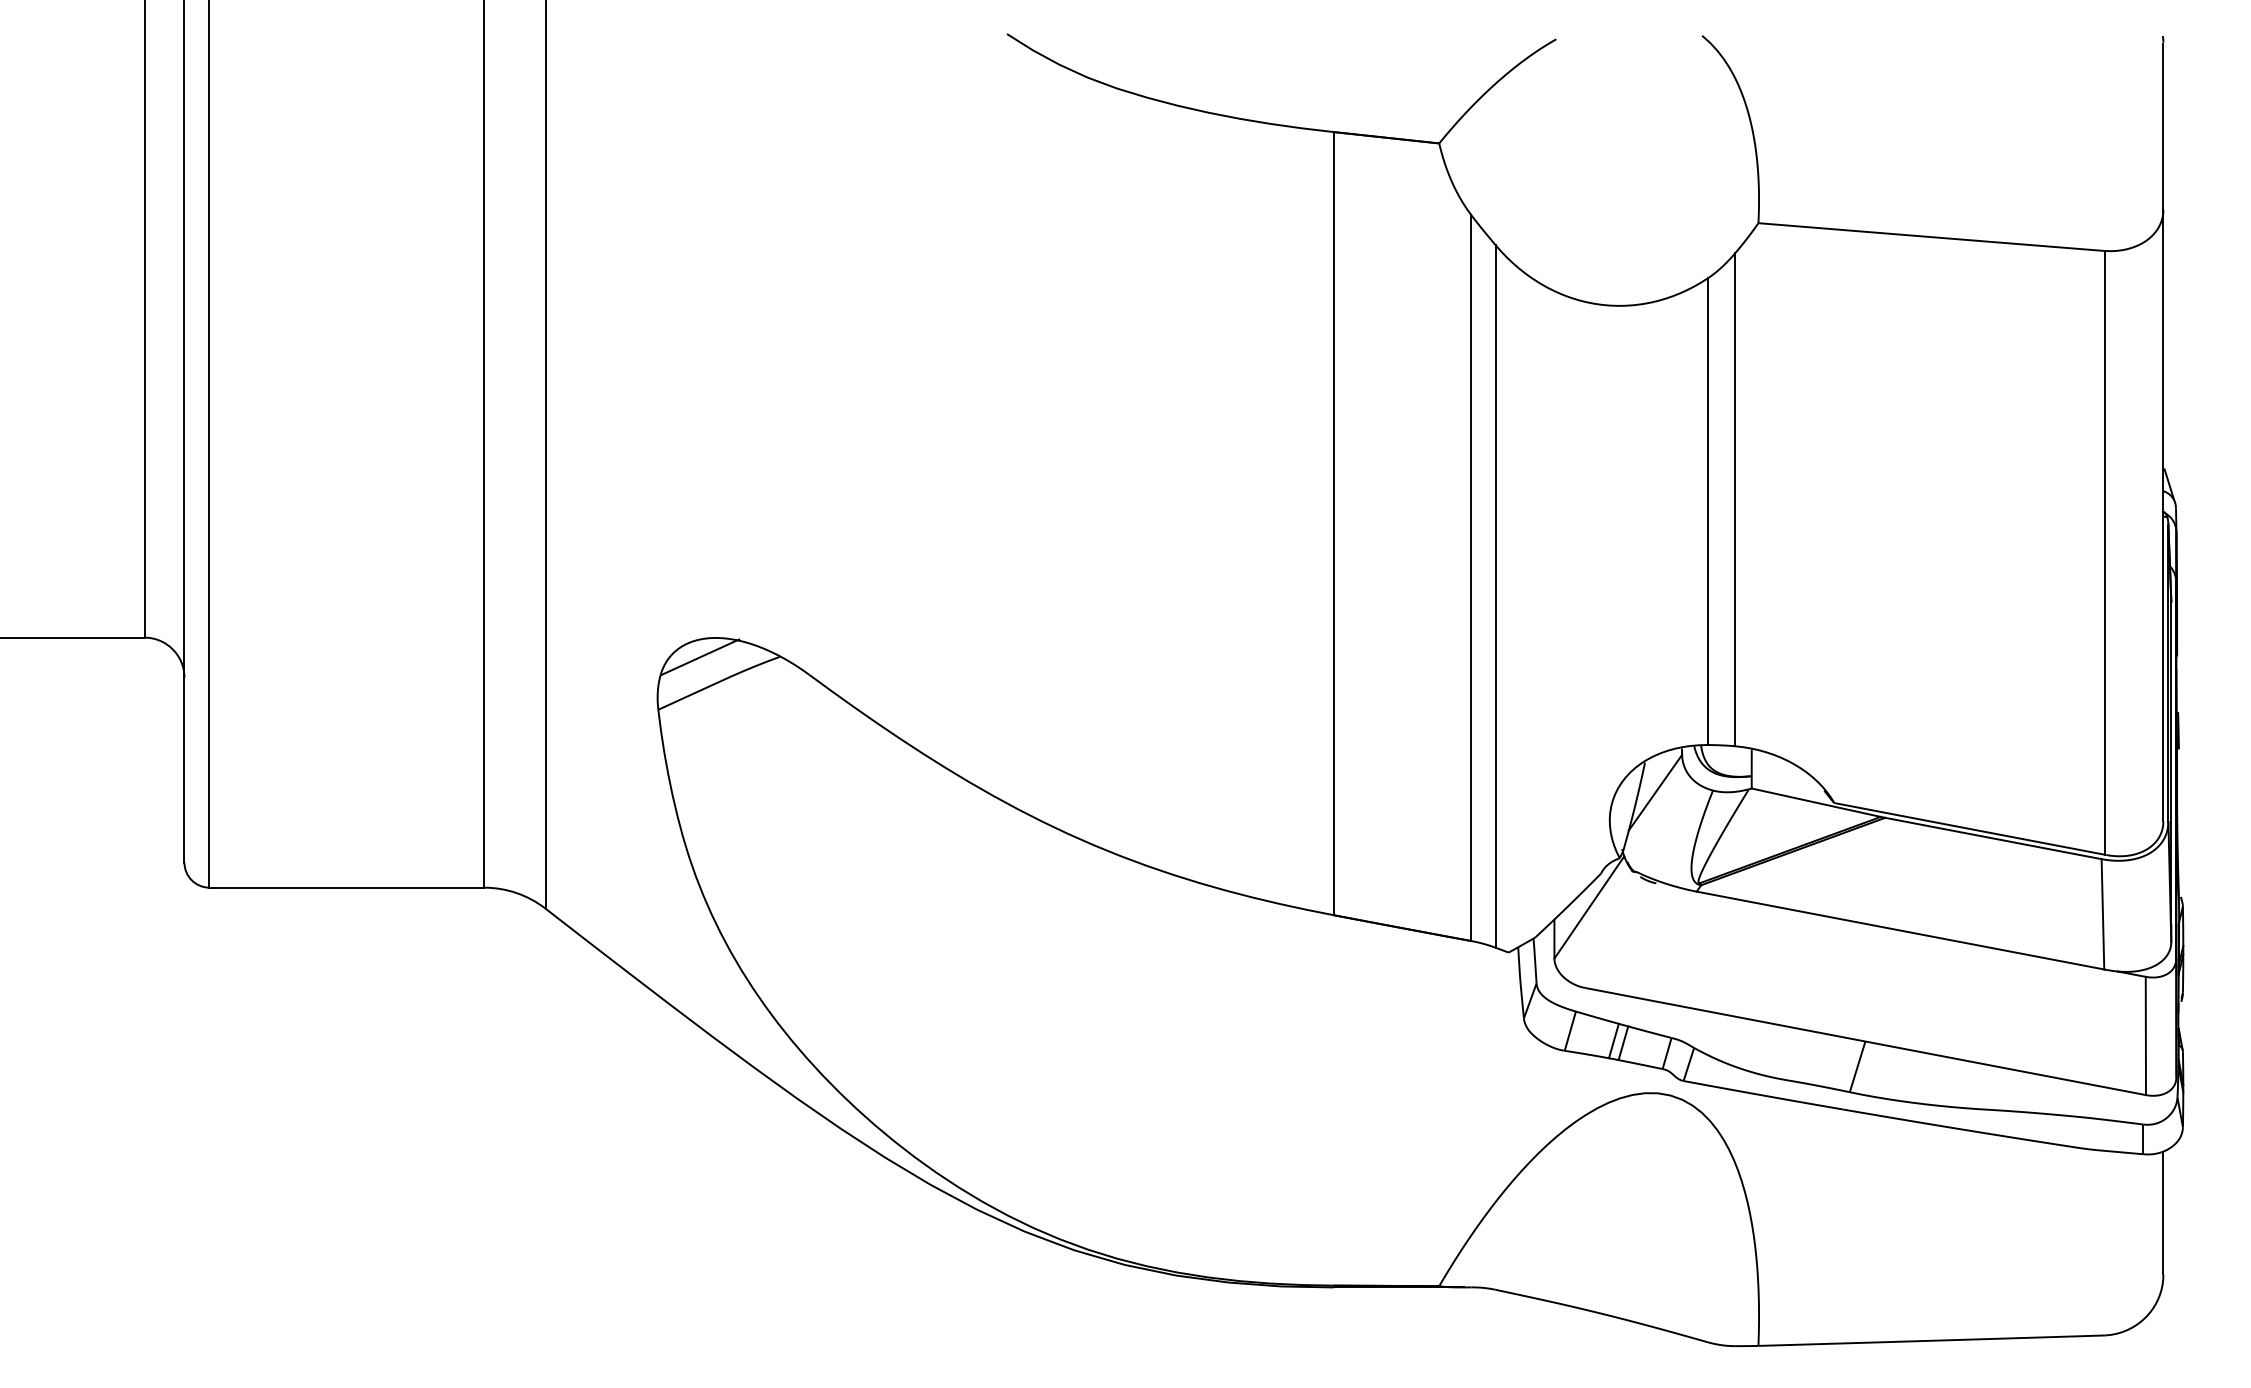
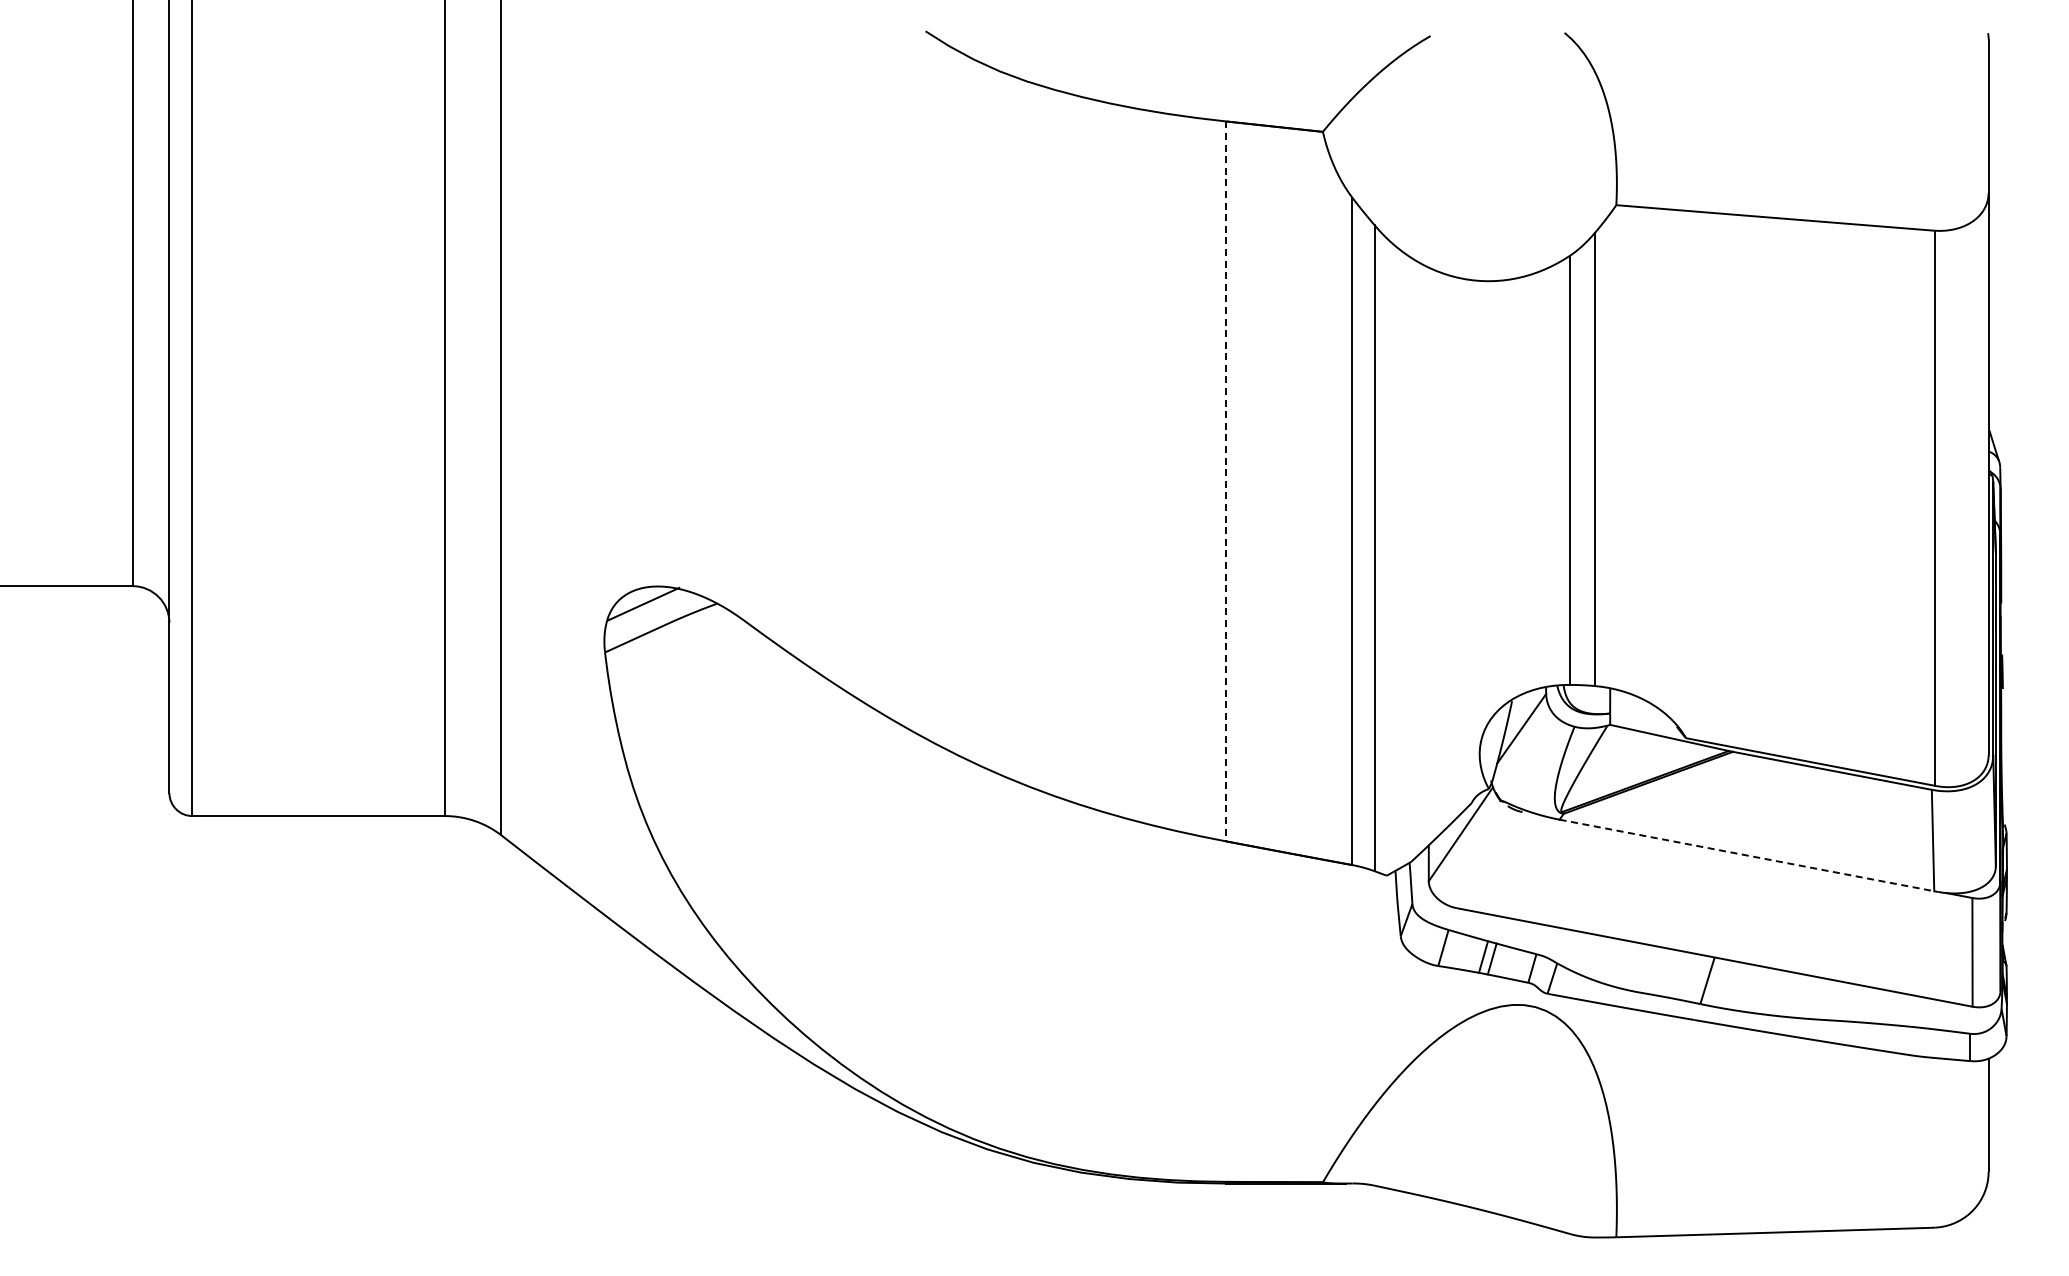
line: (1333, 523) -> (1225, 481), solid -> dashed
line: (1900, 930) -> (1746, 855), solid -> dashed

